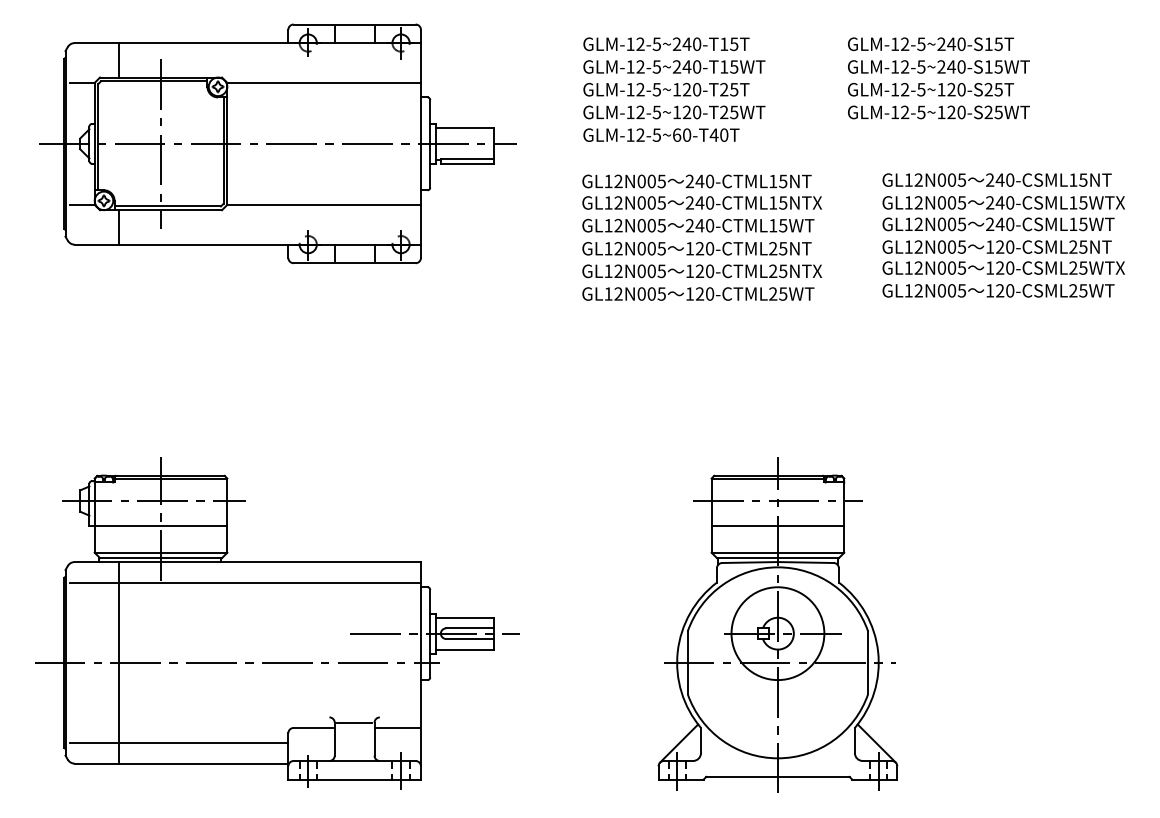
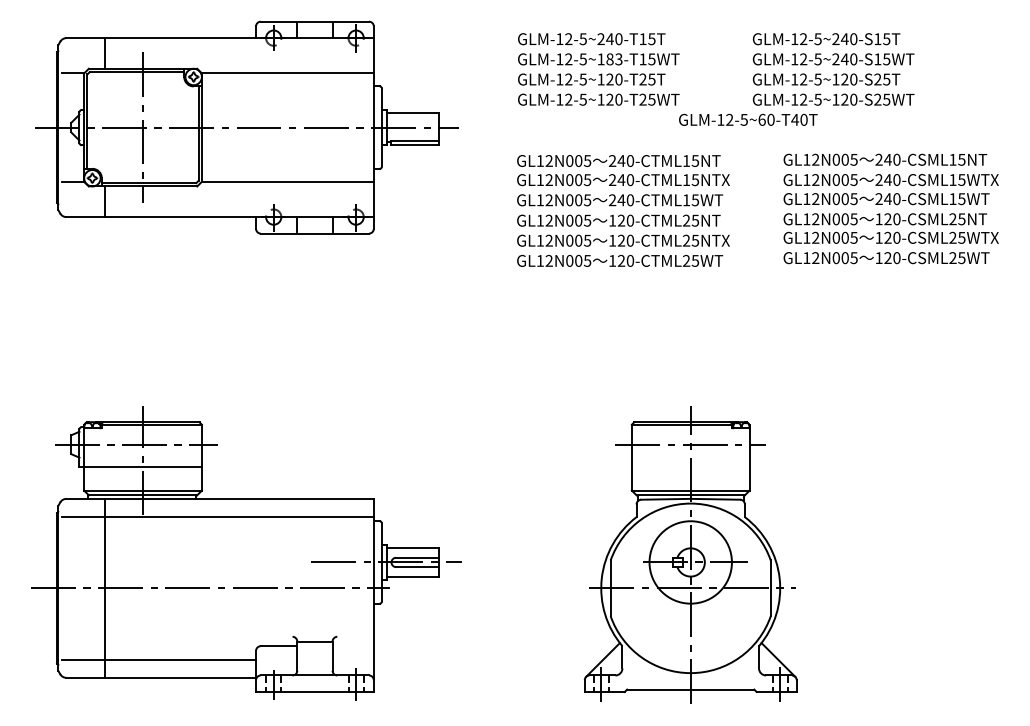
text: (686, 67) -> (609, 59), GLM-12-5~240-T15WT -> GLM-12-5~183-T15WT
text: (661, 134) -> (748, 119), moved
line: (777, 526) -> (690, 467), removed
line: (396, 728) -> (352, 646), removed

